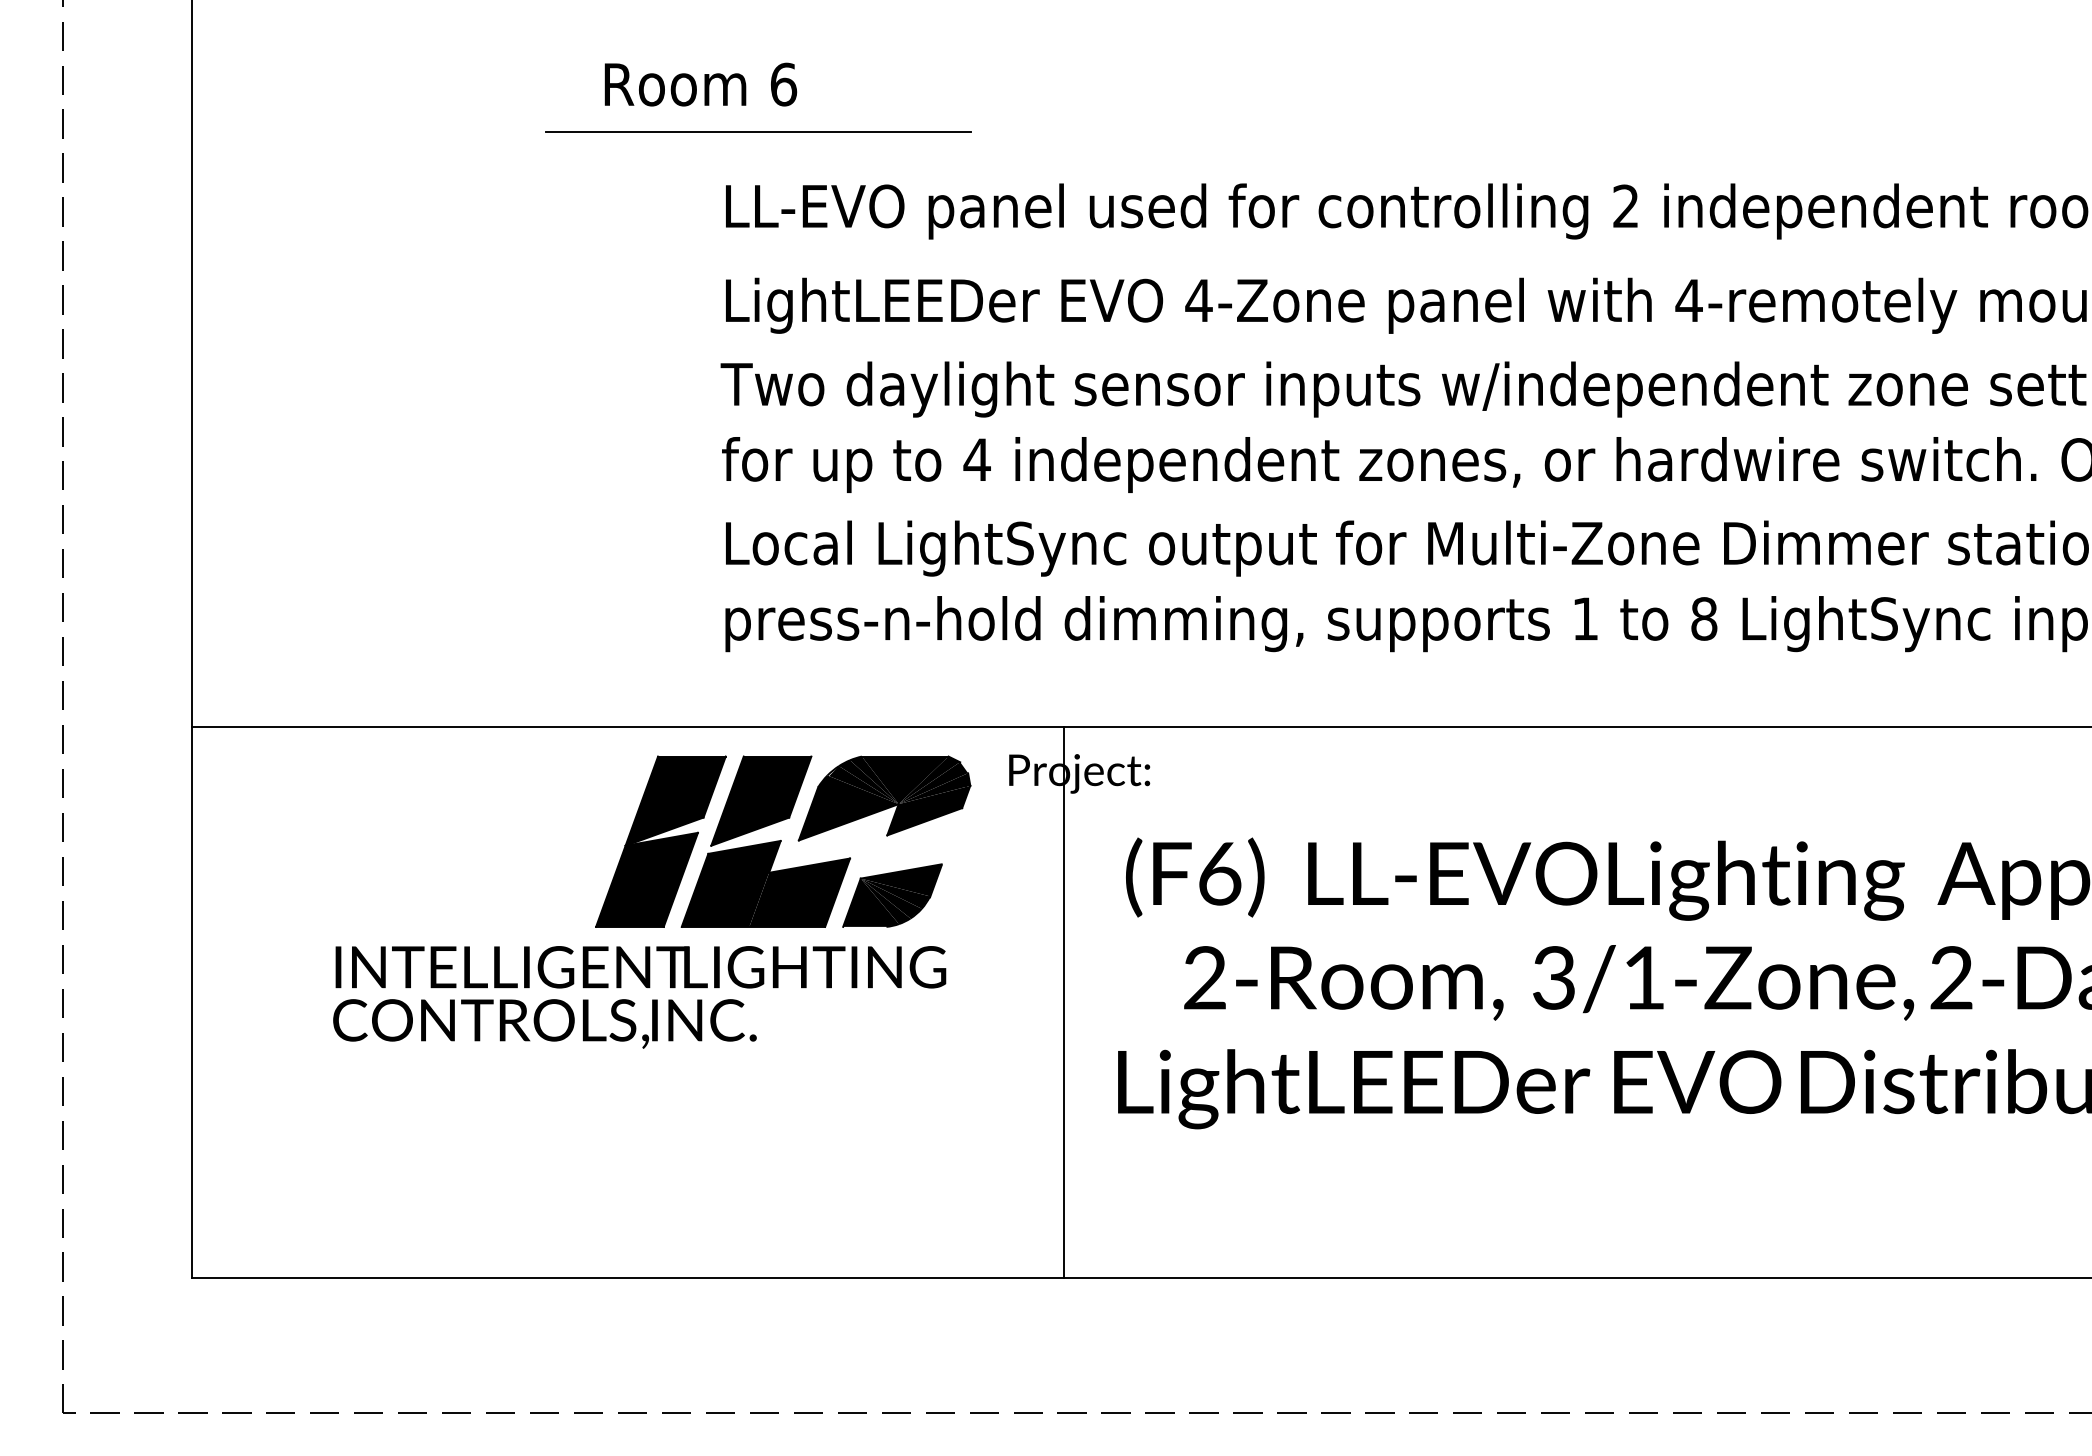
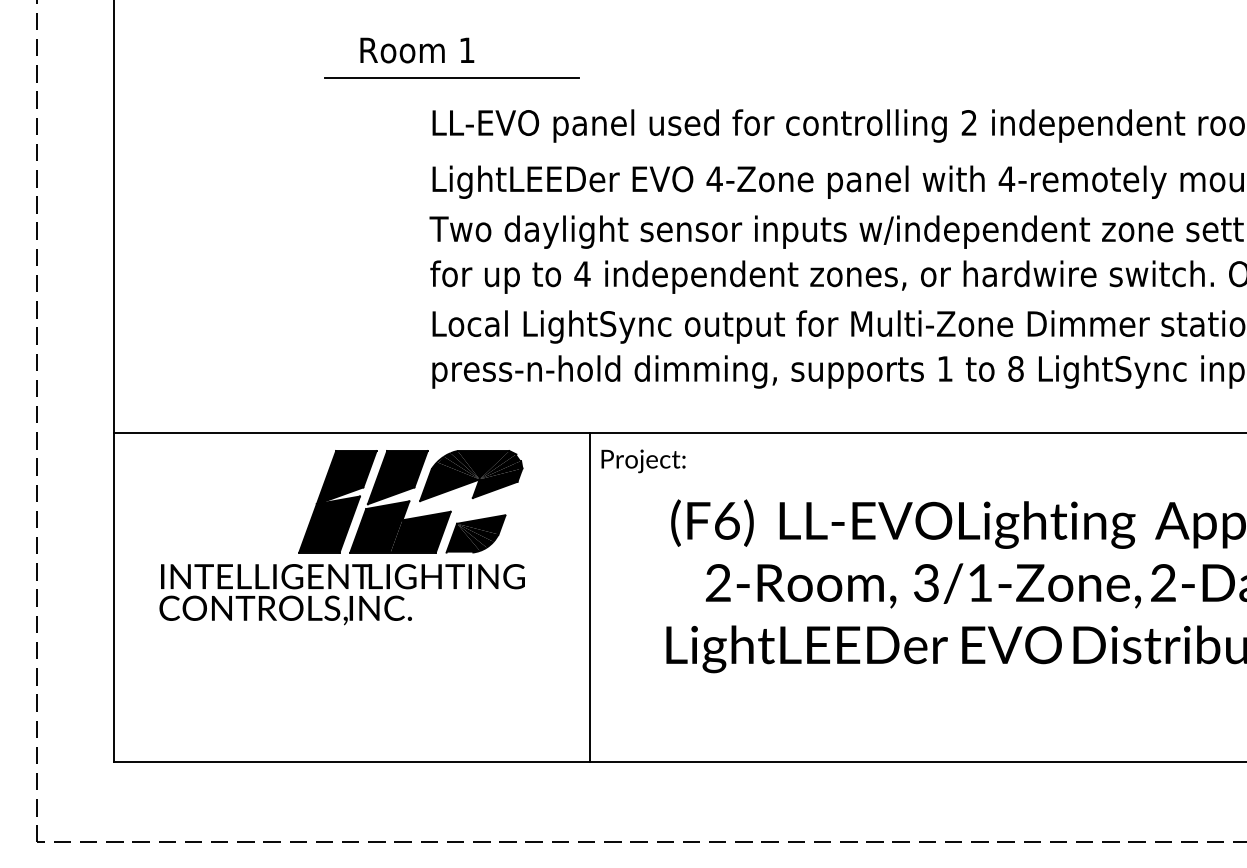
text: (784, 84) -> (467, 50), 6 -> 1
part: (782, 841) -> (410, 501), moved
text: (638, 997) -> (341, 594), moved
line: (1064, 1002) -> (590, 597), moved

